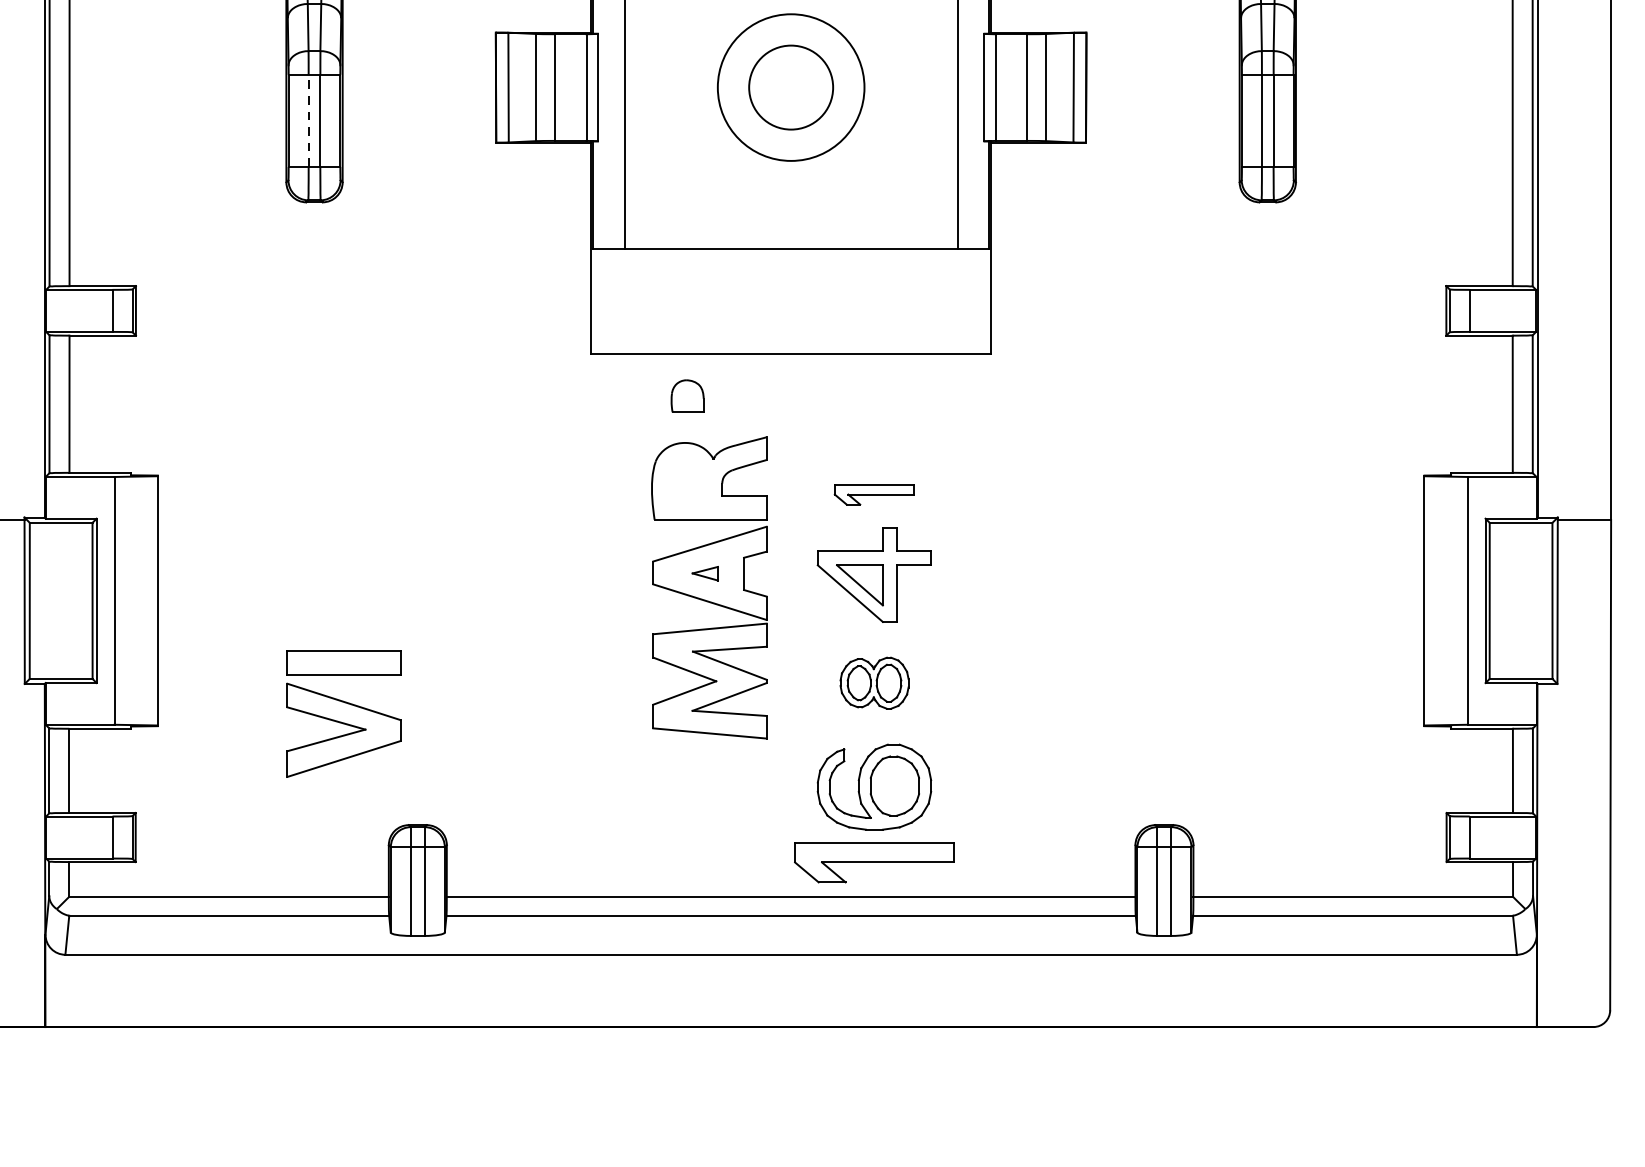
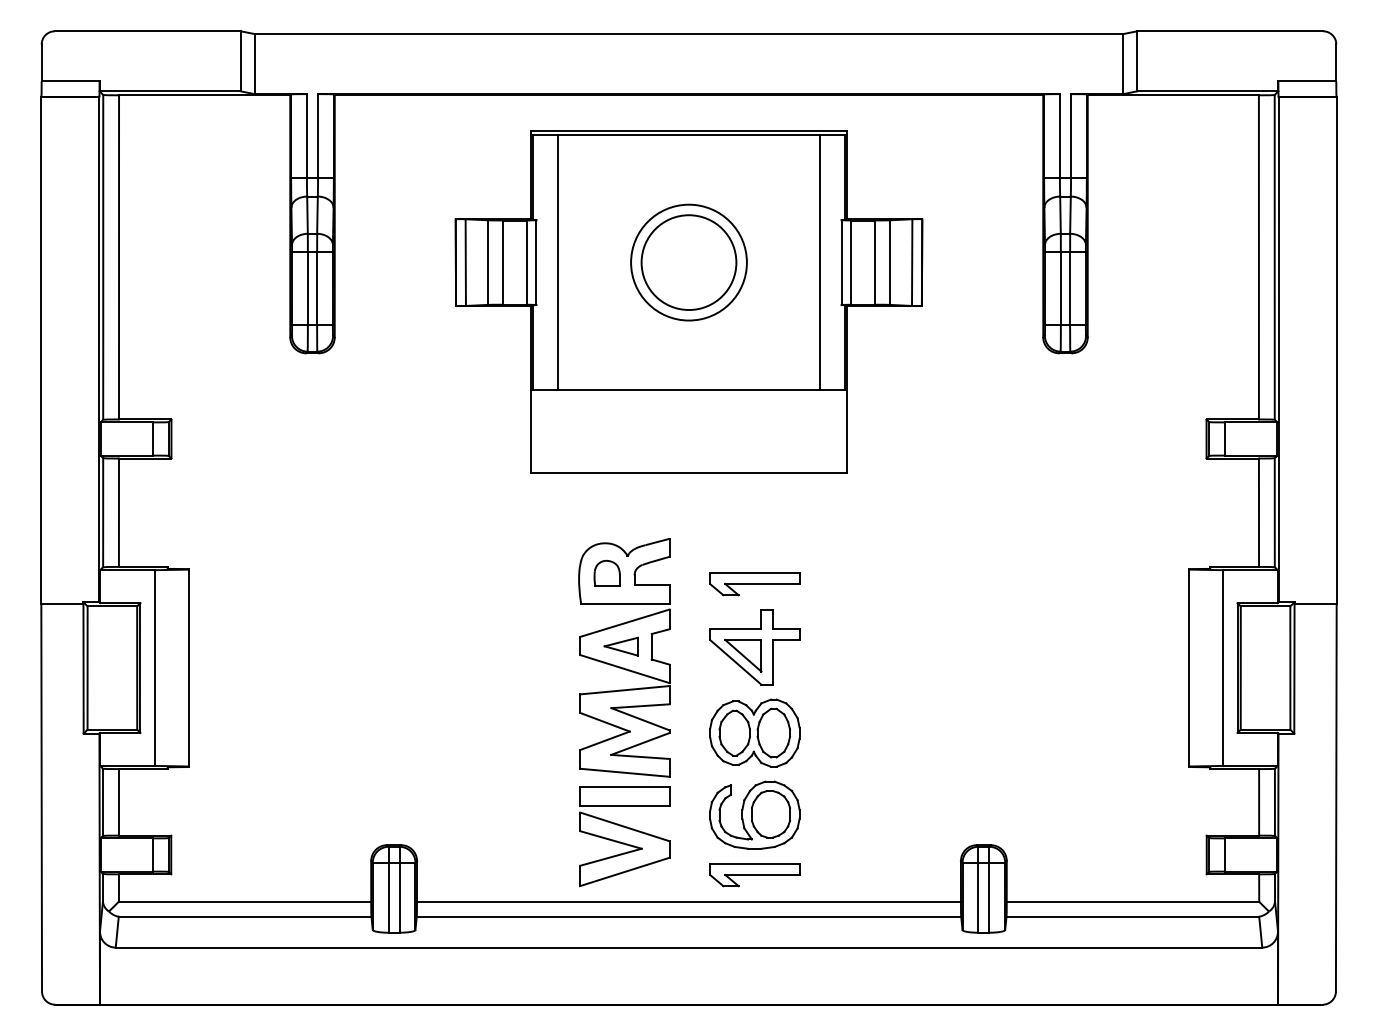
circle: (790, 87) -> (688, 262), size x1.43
line: (308, 120) -> (307, 288), dashed -> solid
part: (686, 395) -> (606, 572), moved
part: (874, 495) -> (754, 584), size x1.43
part: (704, 573) -> (620, 646), size x1.67
part: (874, 682) -> (754, 732), size x1.67
part: (343, 714) -> (624, 836), moved
part: (874, 863) -> (754, 875), size x0.71

